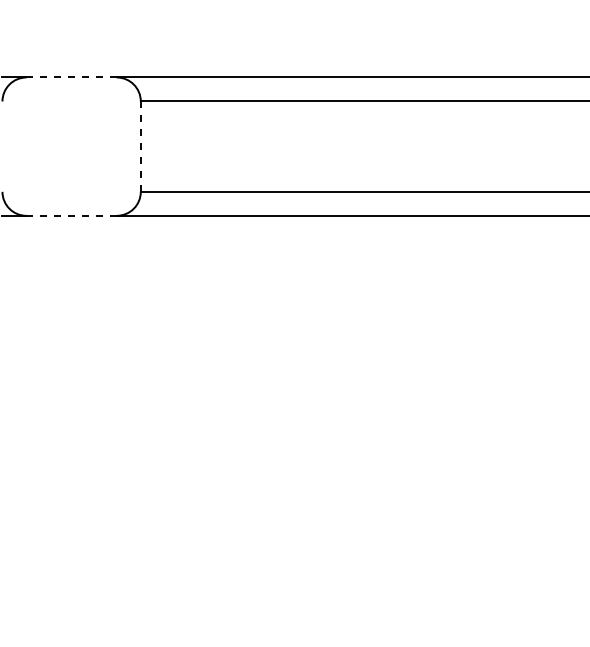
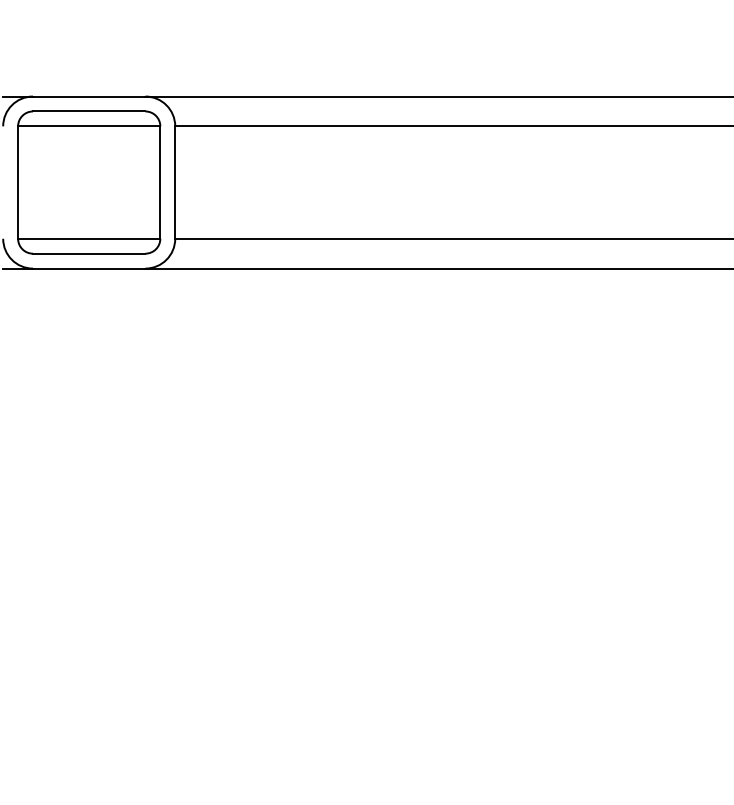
line: (71, 77) -> (89, 96), dashed -> solid
part: (71, 146) -> (89, 182), added
line: (140, 146) -> (174, 182), dashed -> solid
line: (72, 215) -> (90, 268), dashed -> solid

